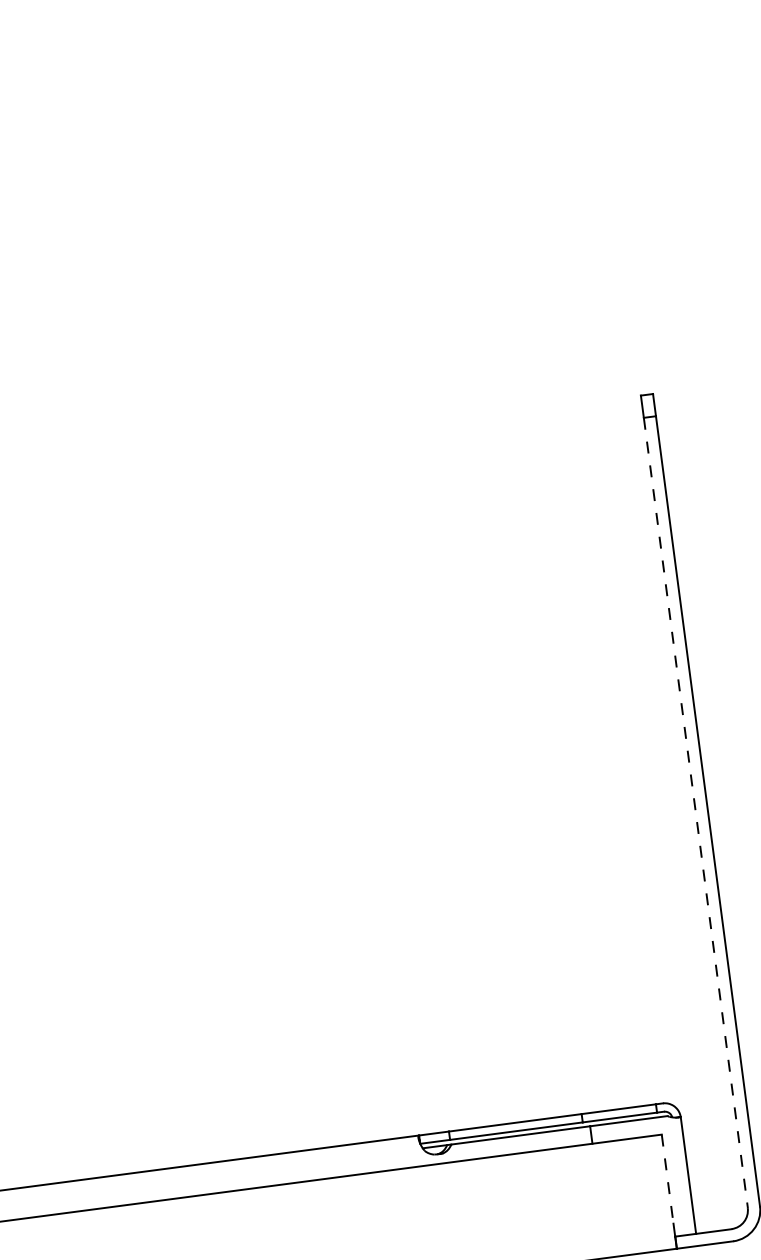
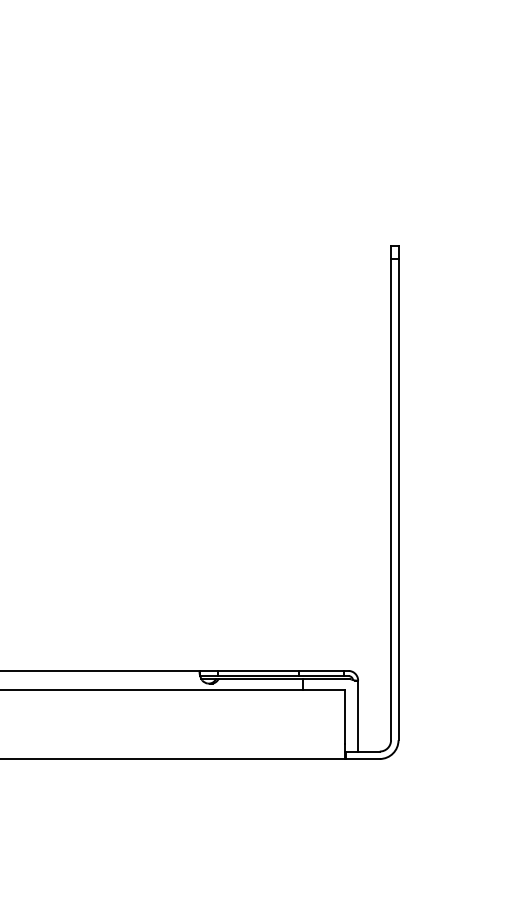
line: (696, 814) -> (391, 500), dashed -> solid
line: (667, 1180) -> (345, 717), dashed -> solid

